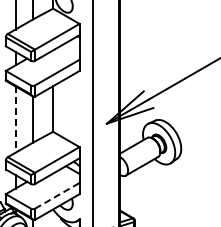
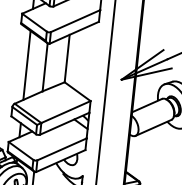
line: (15, 120) -> (26, 66), dashed -> solid
line: (57, 195) -> (62, 149), dashed -> solid

